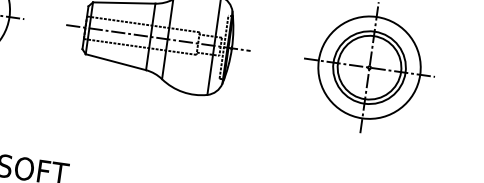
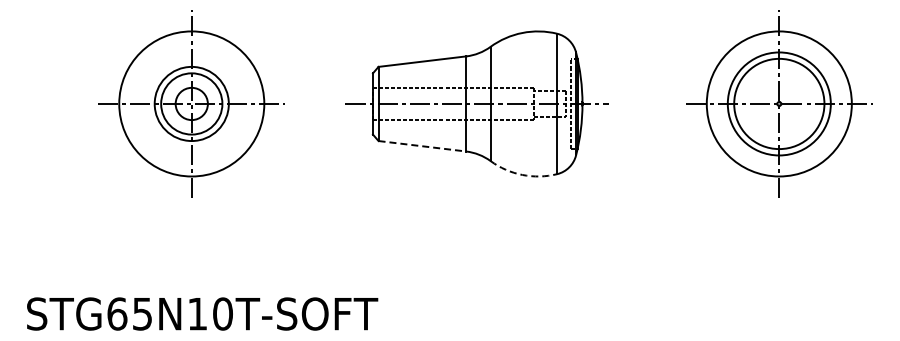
line: (115, 62) -> (422, 146), solid -> dashed
arc: (183, 91) -> (522, 174), solid -> dashed

